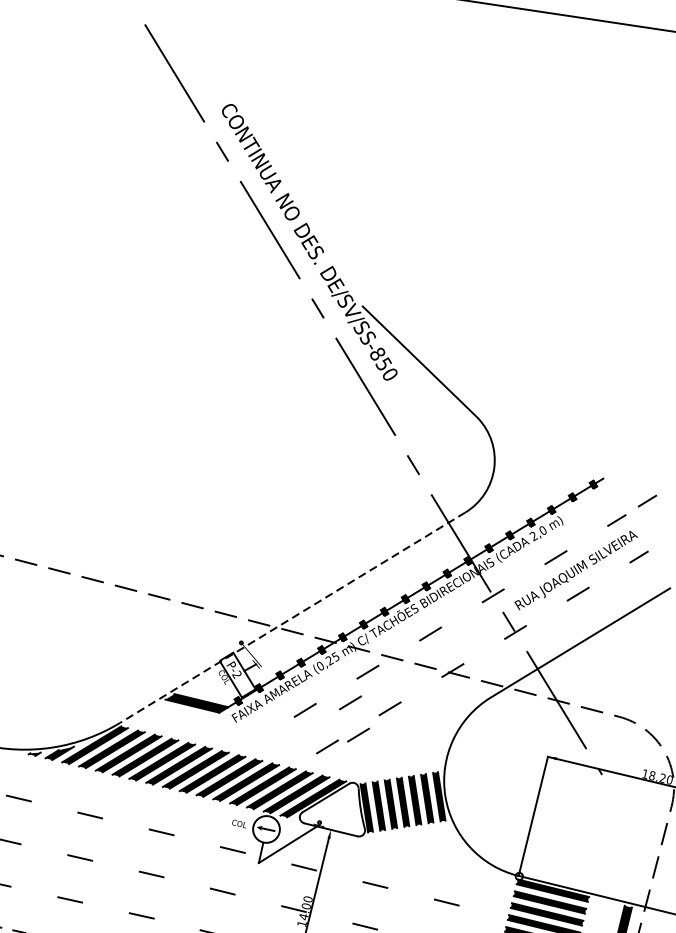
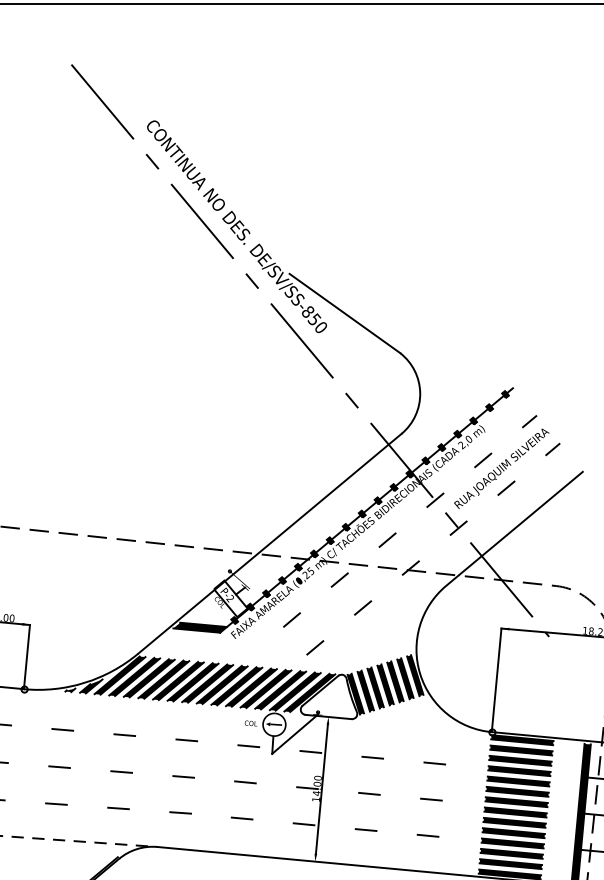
line: (647, 501) -> (552, 401), removed
line: (292, 618) -> (269, 544), dashed -> solid
line: (351, 702) -> (329, 607), removed
line: (358, 734) -> (339, 633), removed

